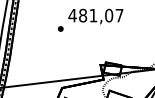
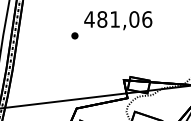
text: (119, 15) -> (147, 19), 481,07 -> 481,06

